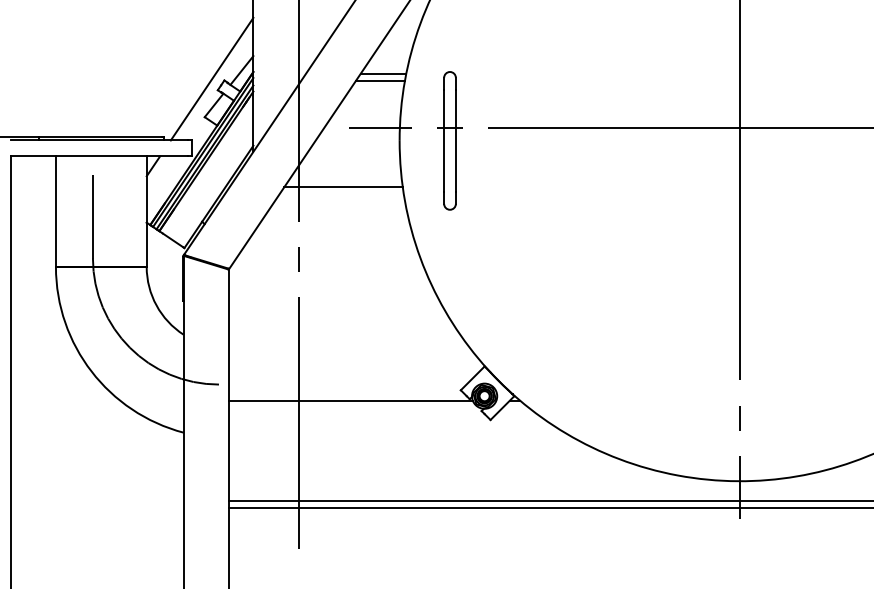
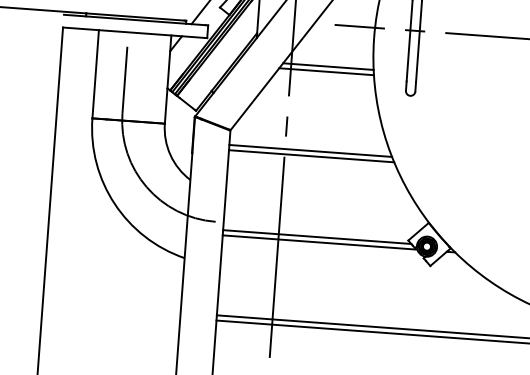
line: (344, 180) -> (327, 66), added
line: (330, 287) -> (310, 150), added
line: (332, 294) -> (311, 156), added
line: (346, 394) -> (316, 237), added

